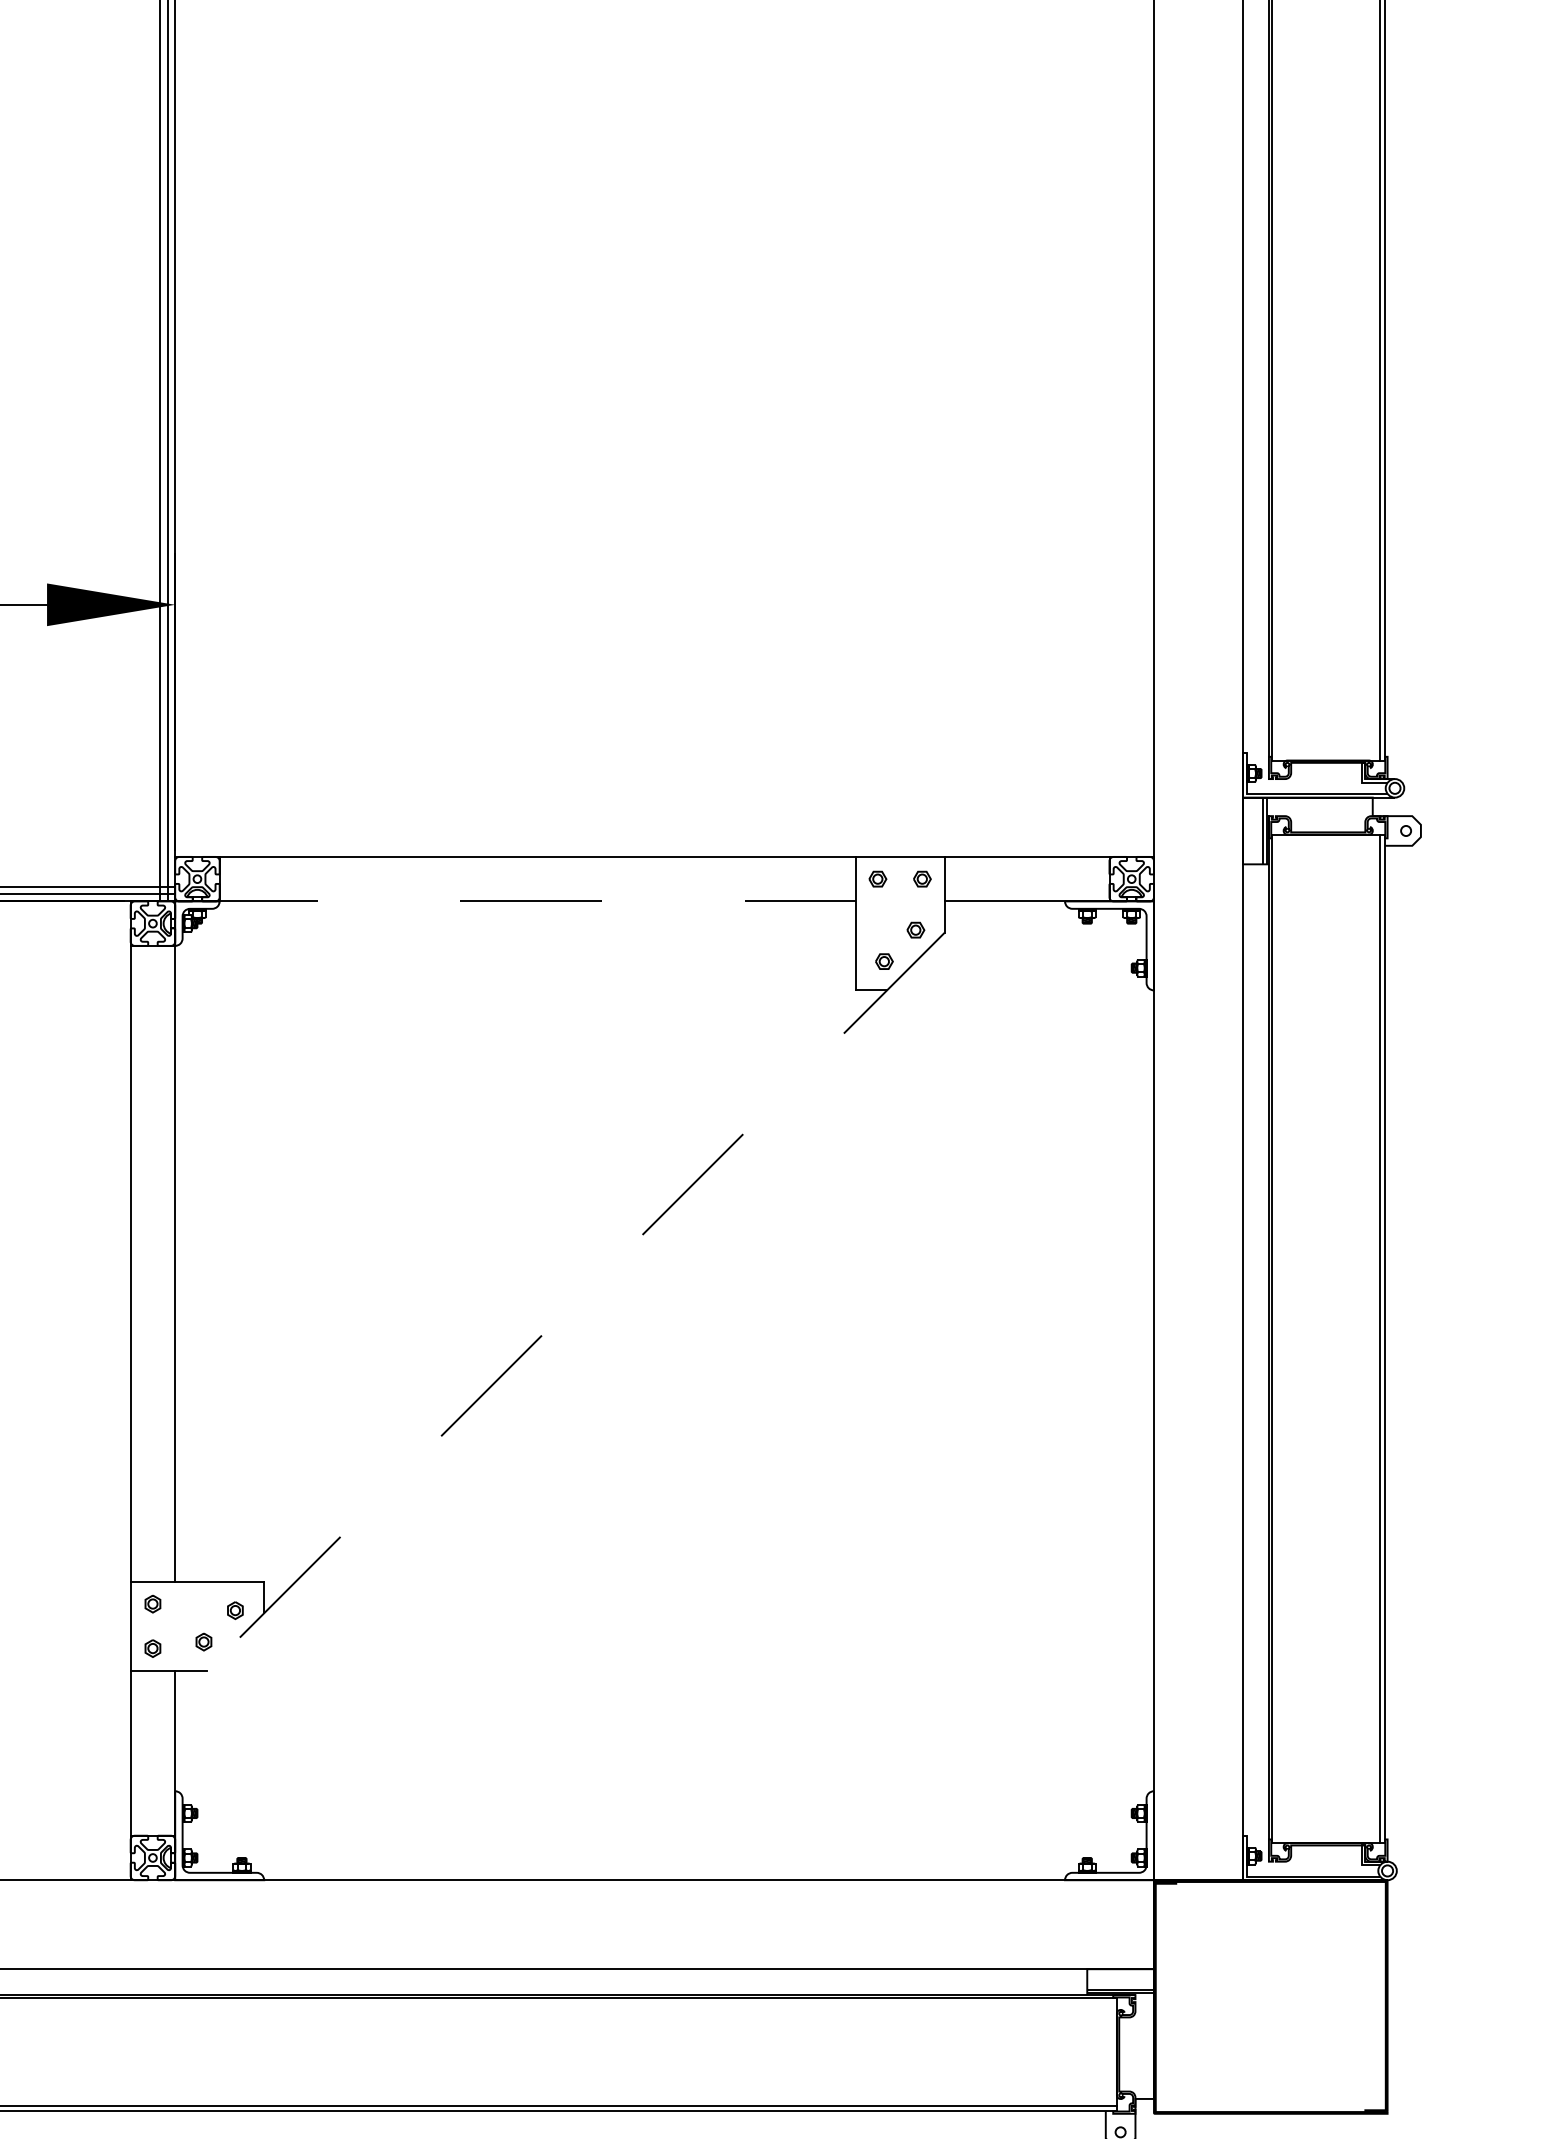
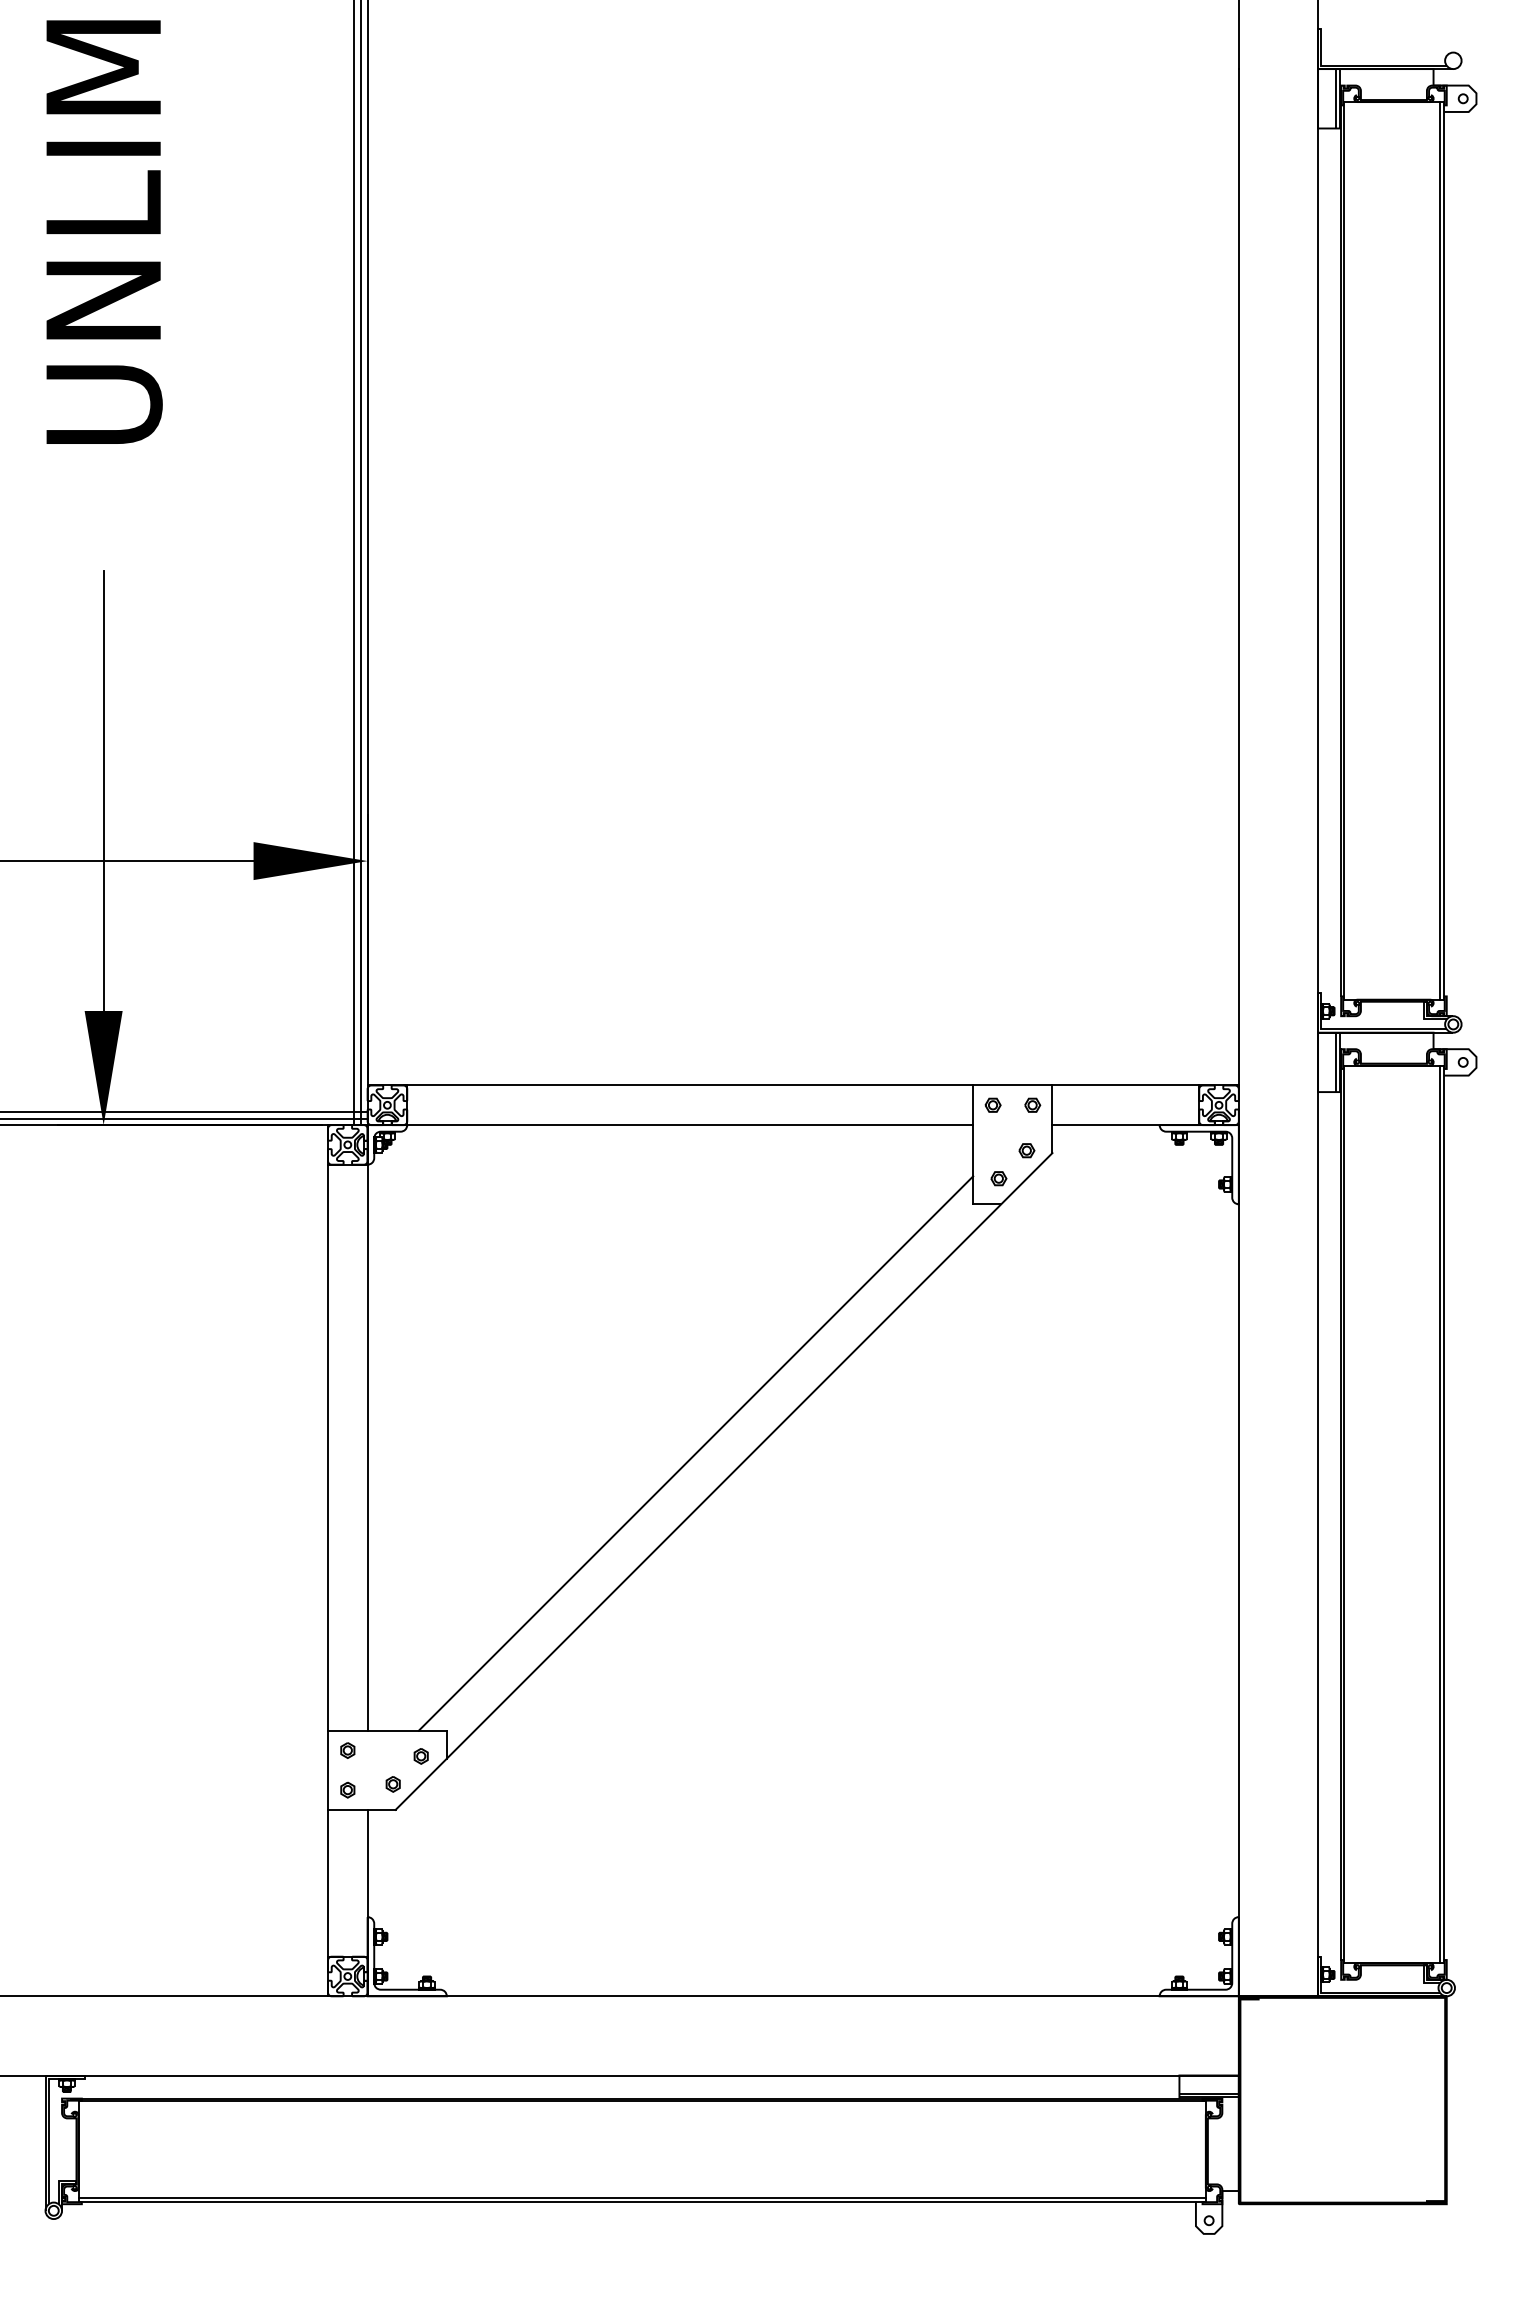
line: (515, 901) -> (670, 1125), dashed -> solid
line: (543, 1270) -> (695, 1453), added
line: (575, 1301) -> (723, 1481), dashed -> solid

